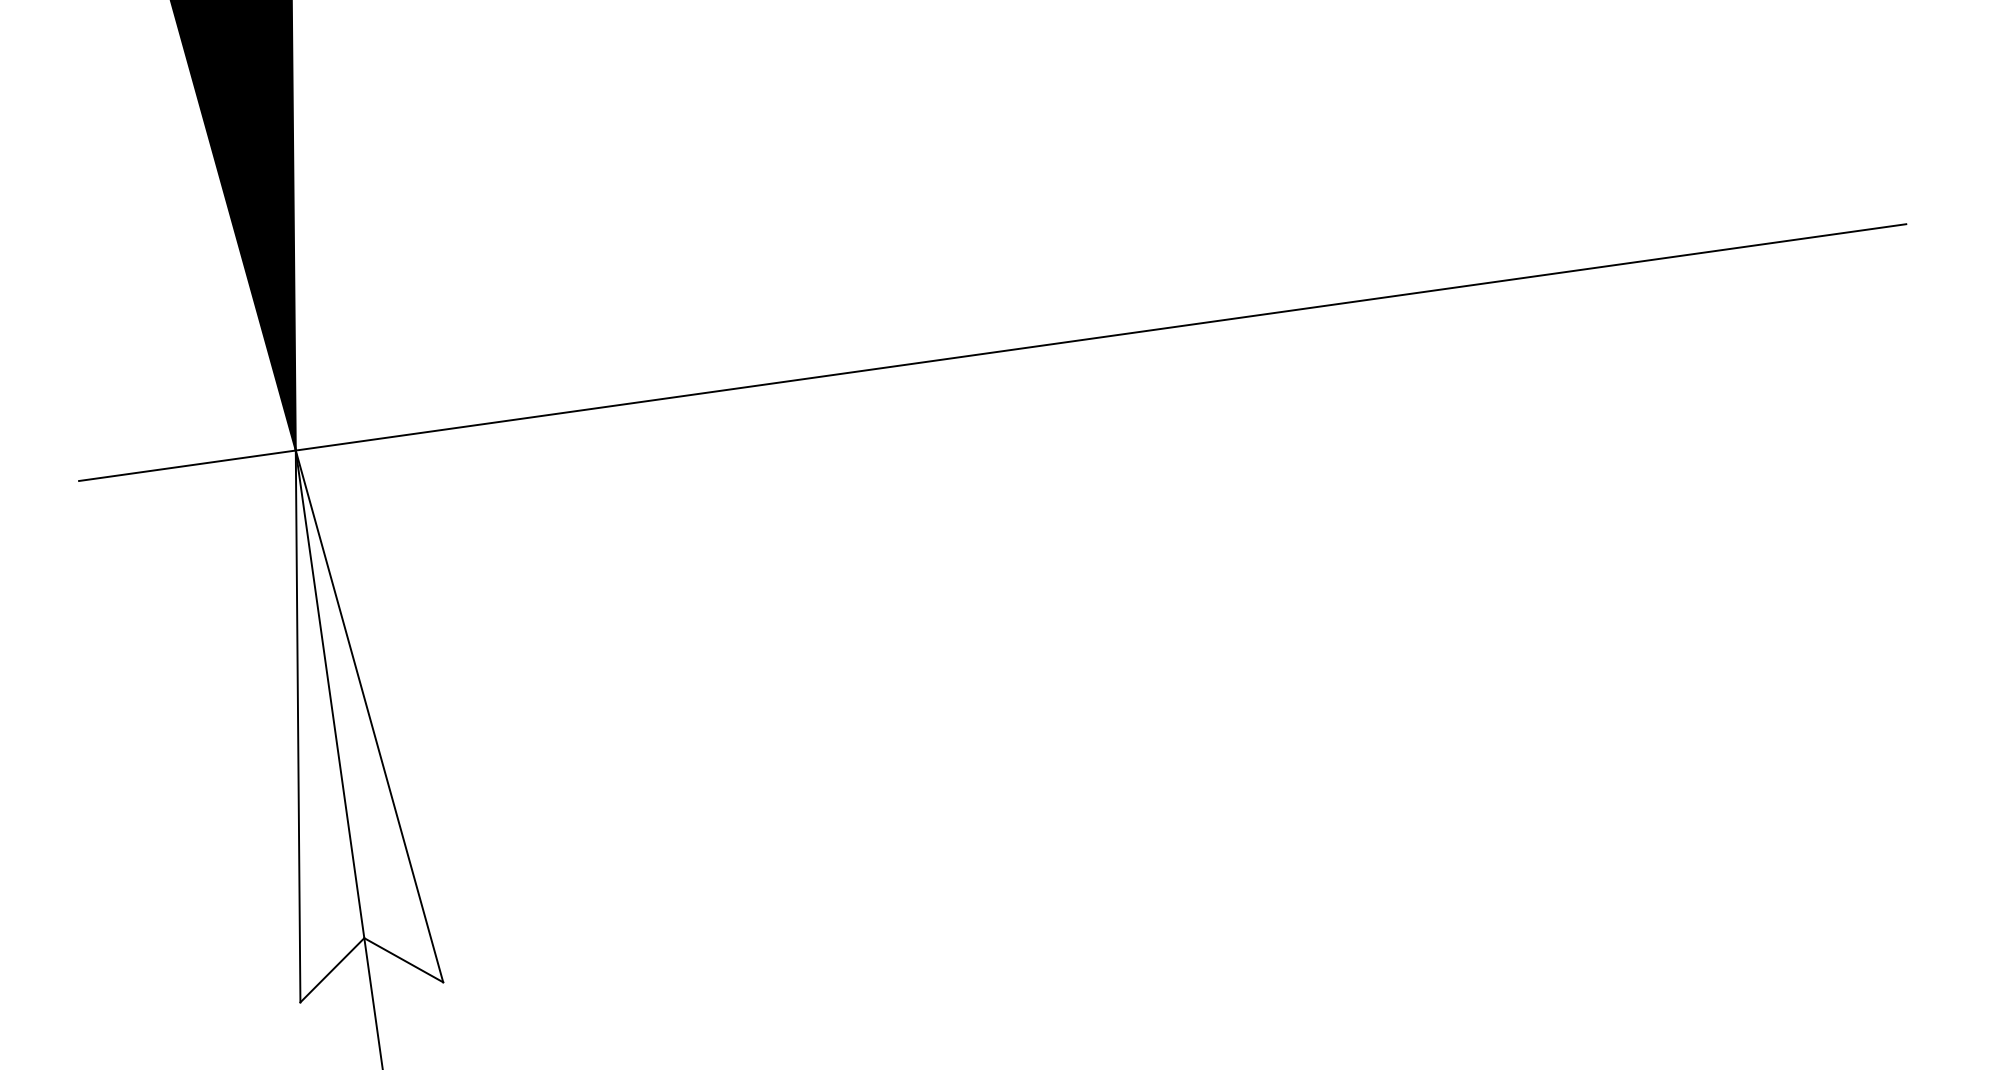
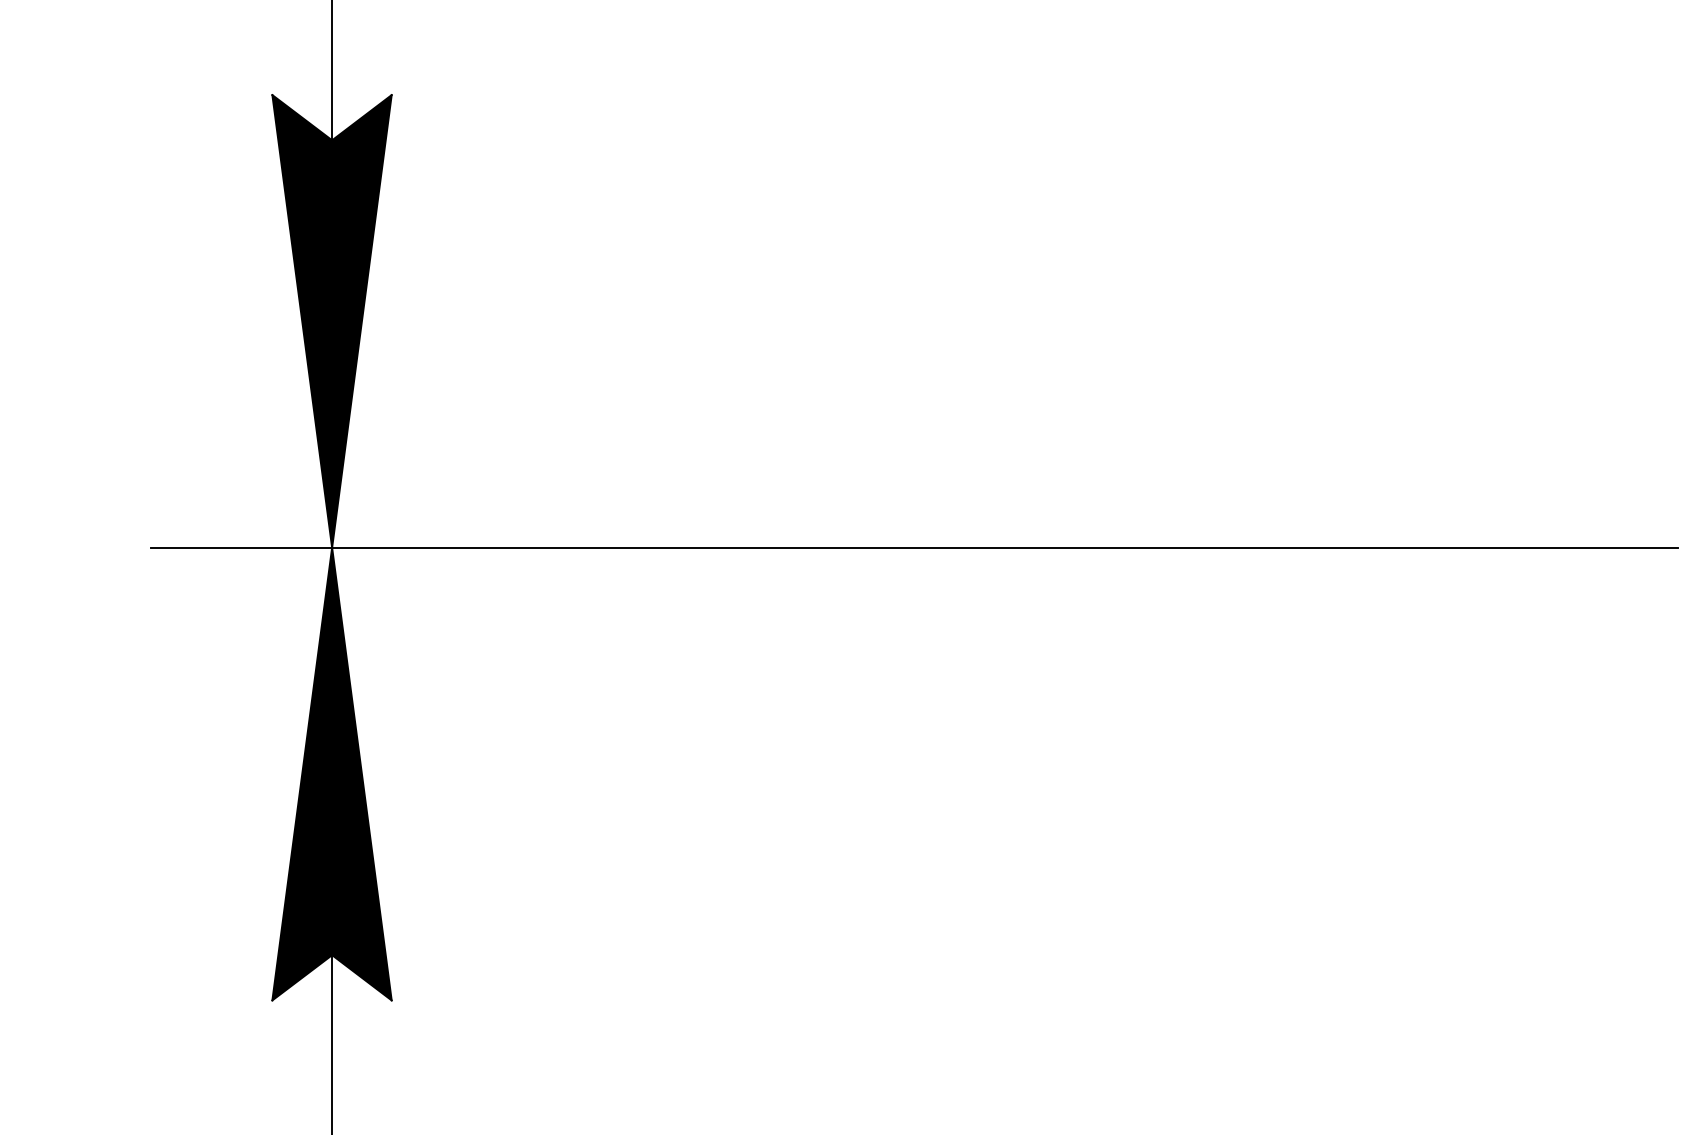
fill: (333, 720) -> (331, 773), added

